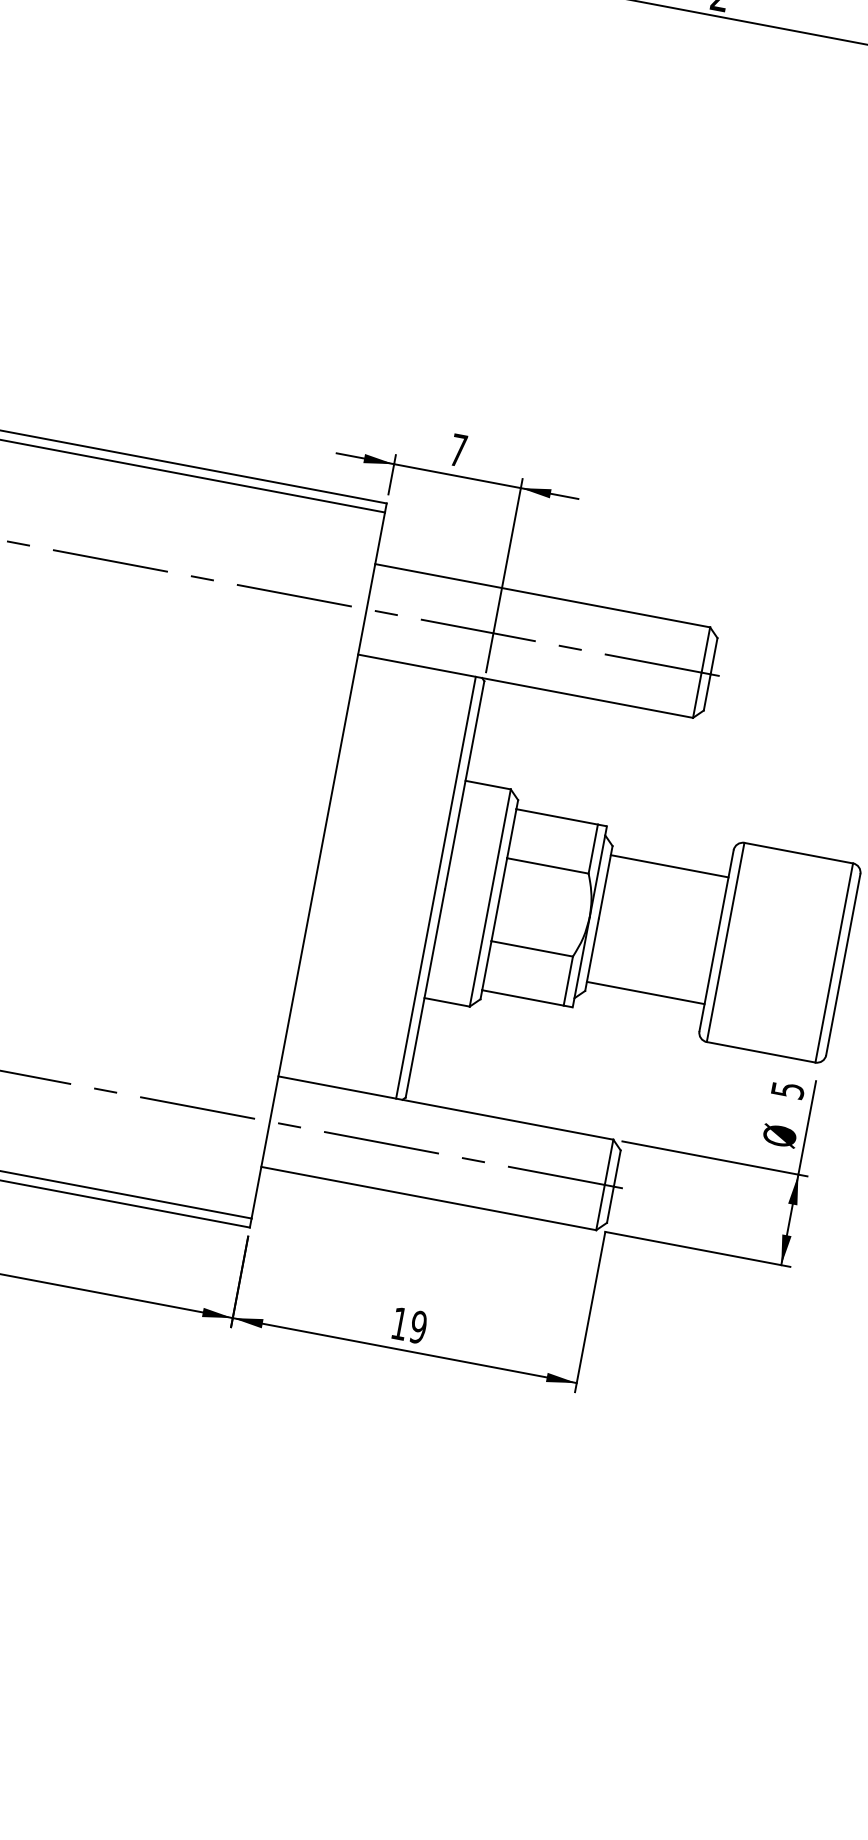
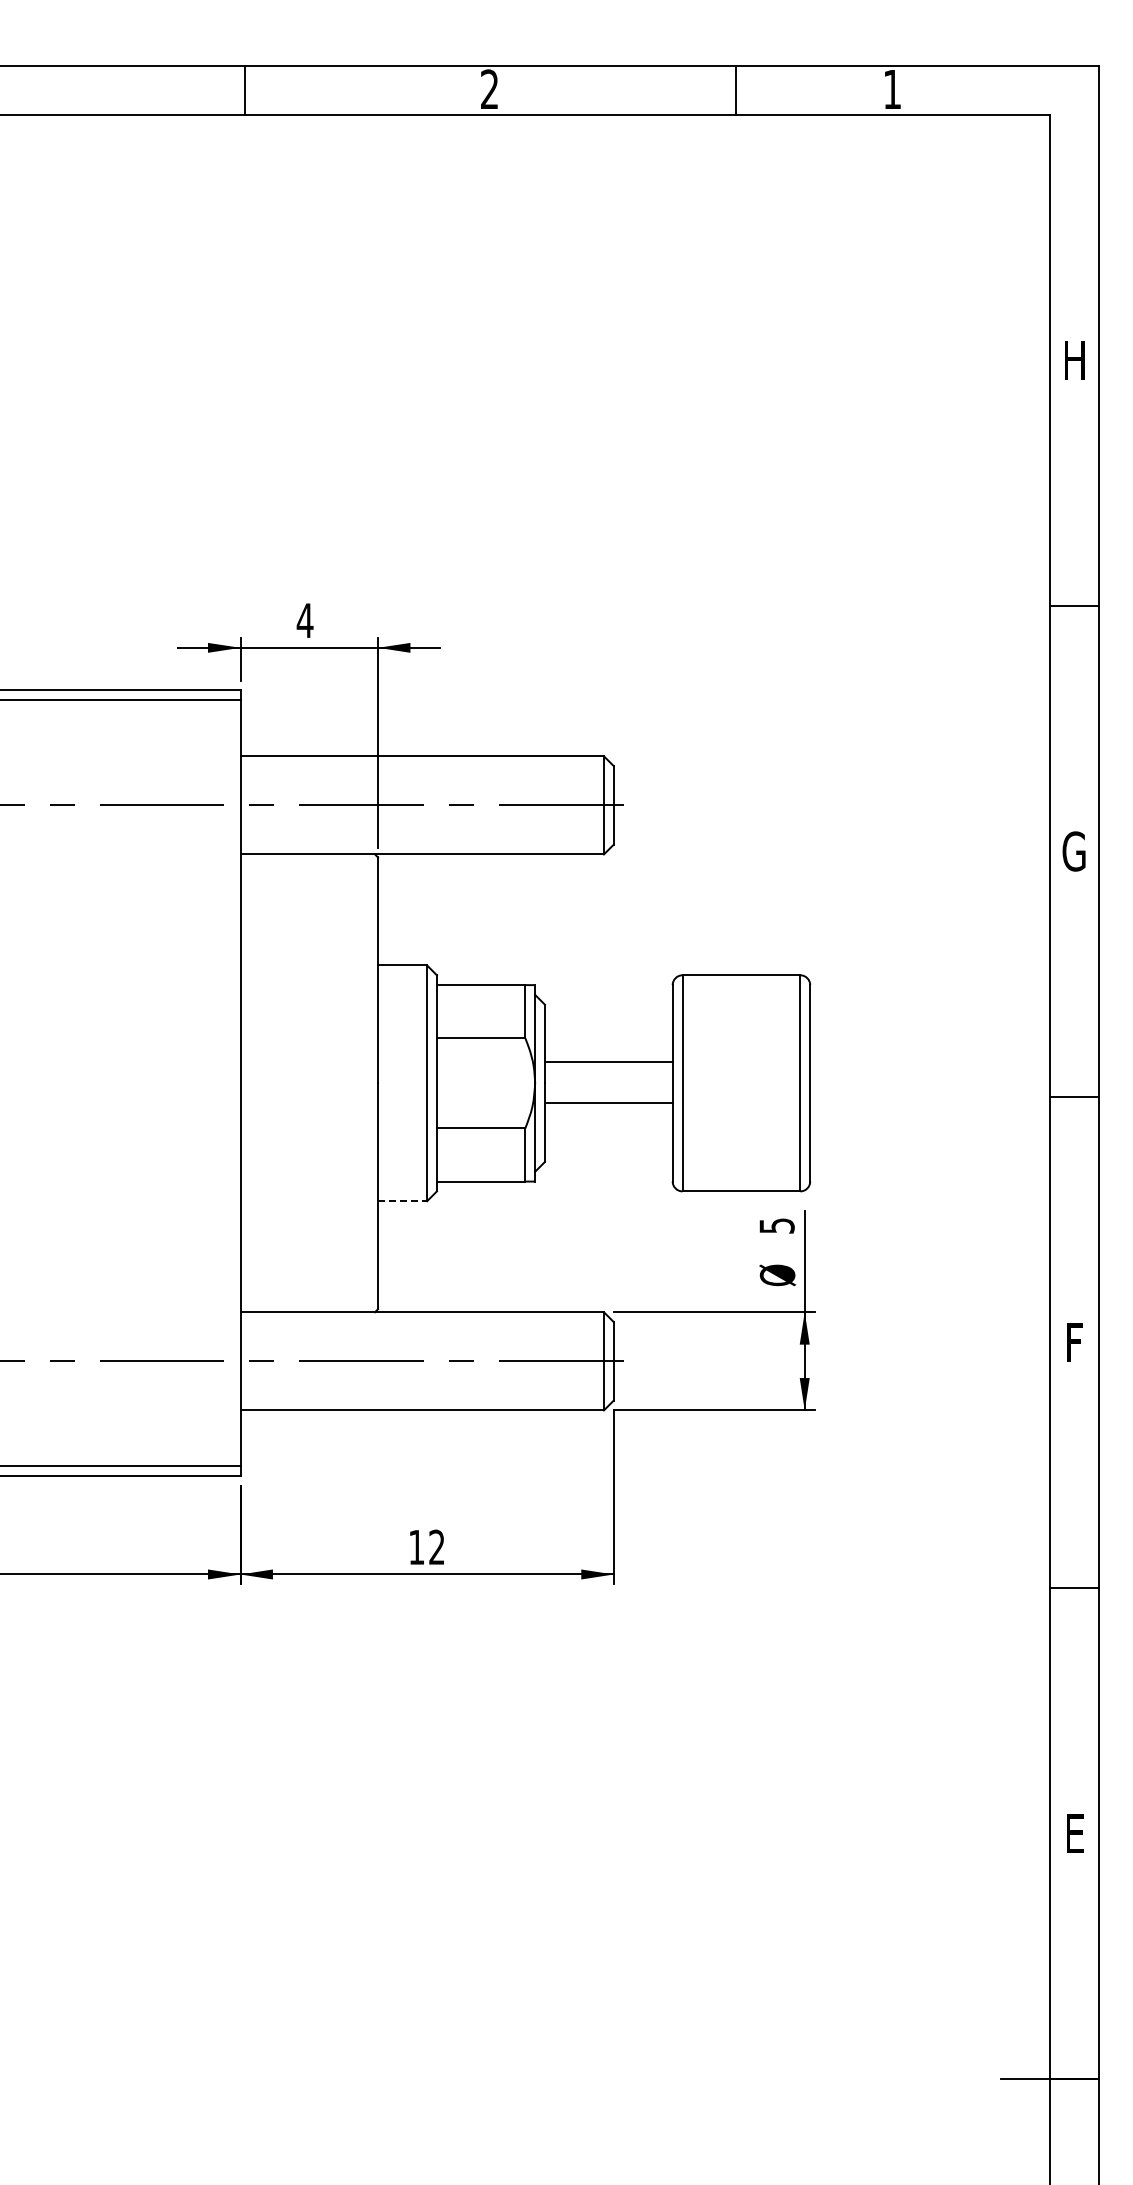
text: (457, 450) -> (304, 620), 7 -> 4
line: (669, 866) -> (608, 1061), moved
line: (436, 887) -> (368, 1083), removed
line: (645, 993) -> (608, 1103), moved
line: (447, 1002) -> (402, 1201), solid -> dashed
text: (418, 1327) -> (436, 1547), 19 -> 12

